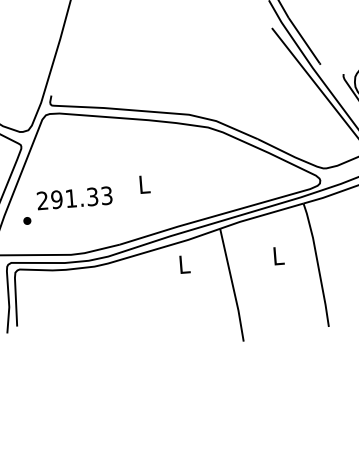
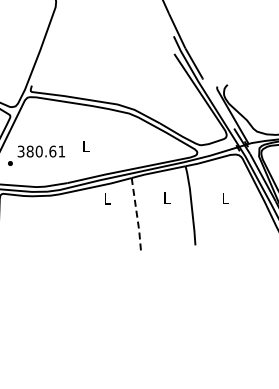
text: (74, 198) -> (41, 151), 291.33 -> 380.61
line: (232, 287) -> (136, 215), solid -> dashed

